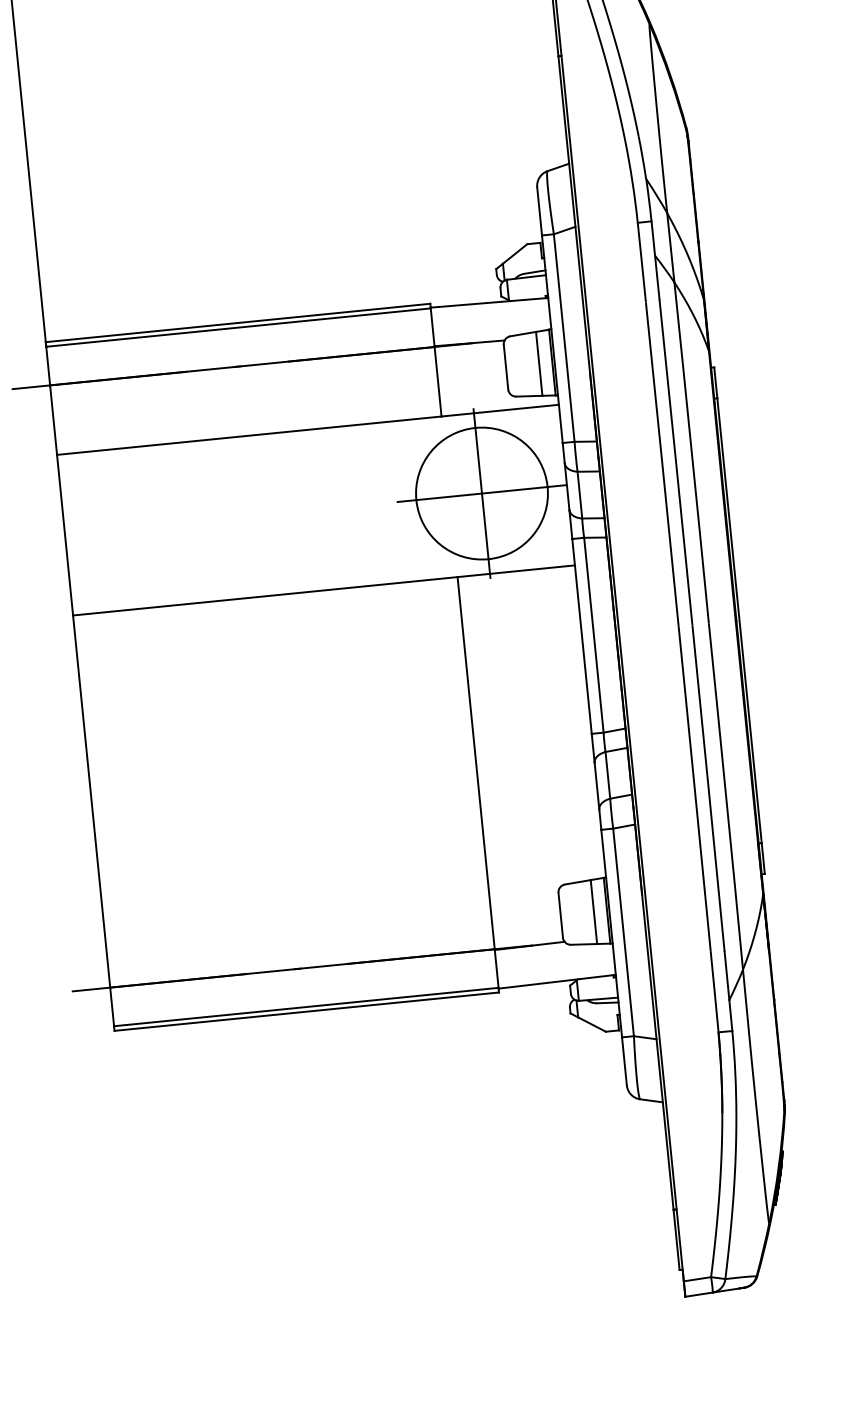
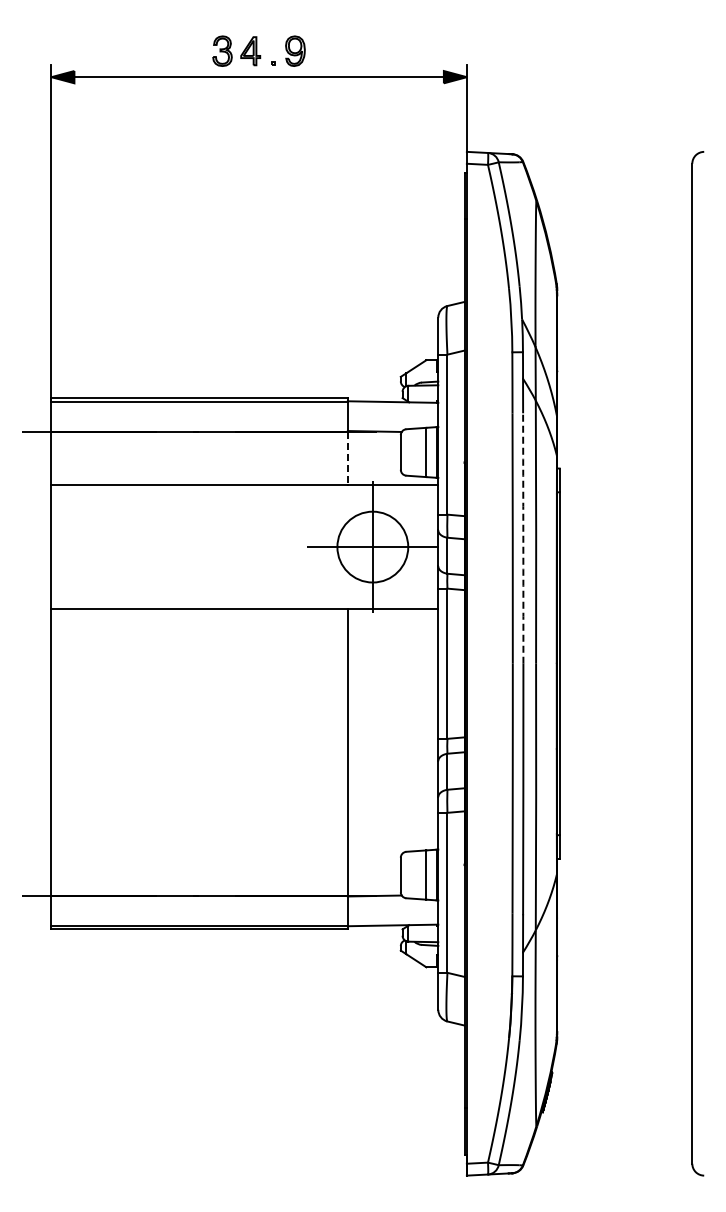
line: (437, 381) -> (347, 458), solid -> dashed
arc: (676, 462) -> (523, 538), solid -> dashed
circle: (481, 492) -> (372, 546), size x0.7

